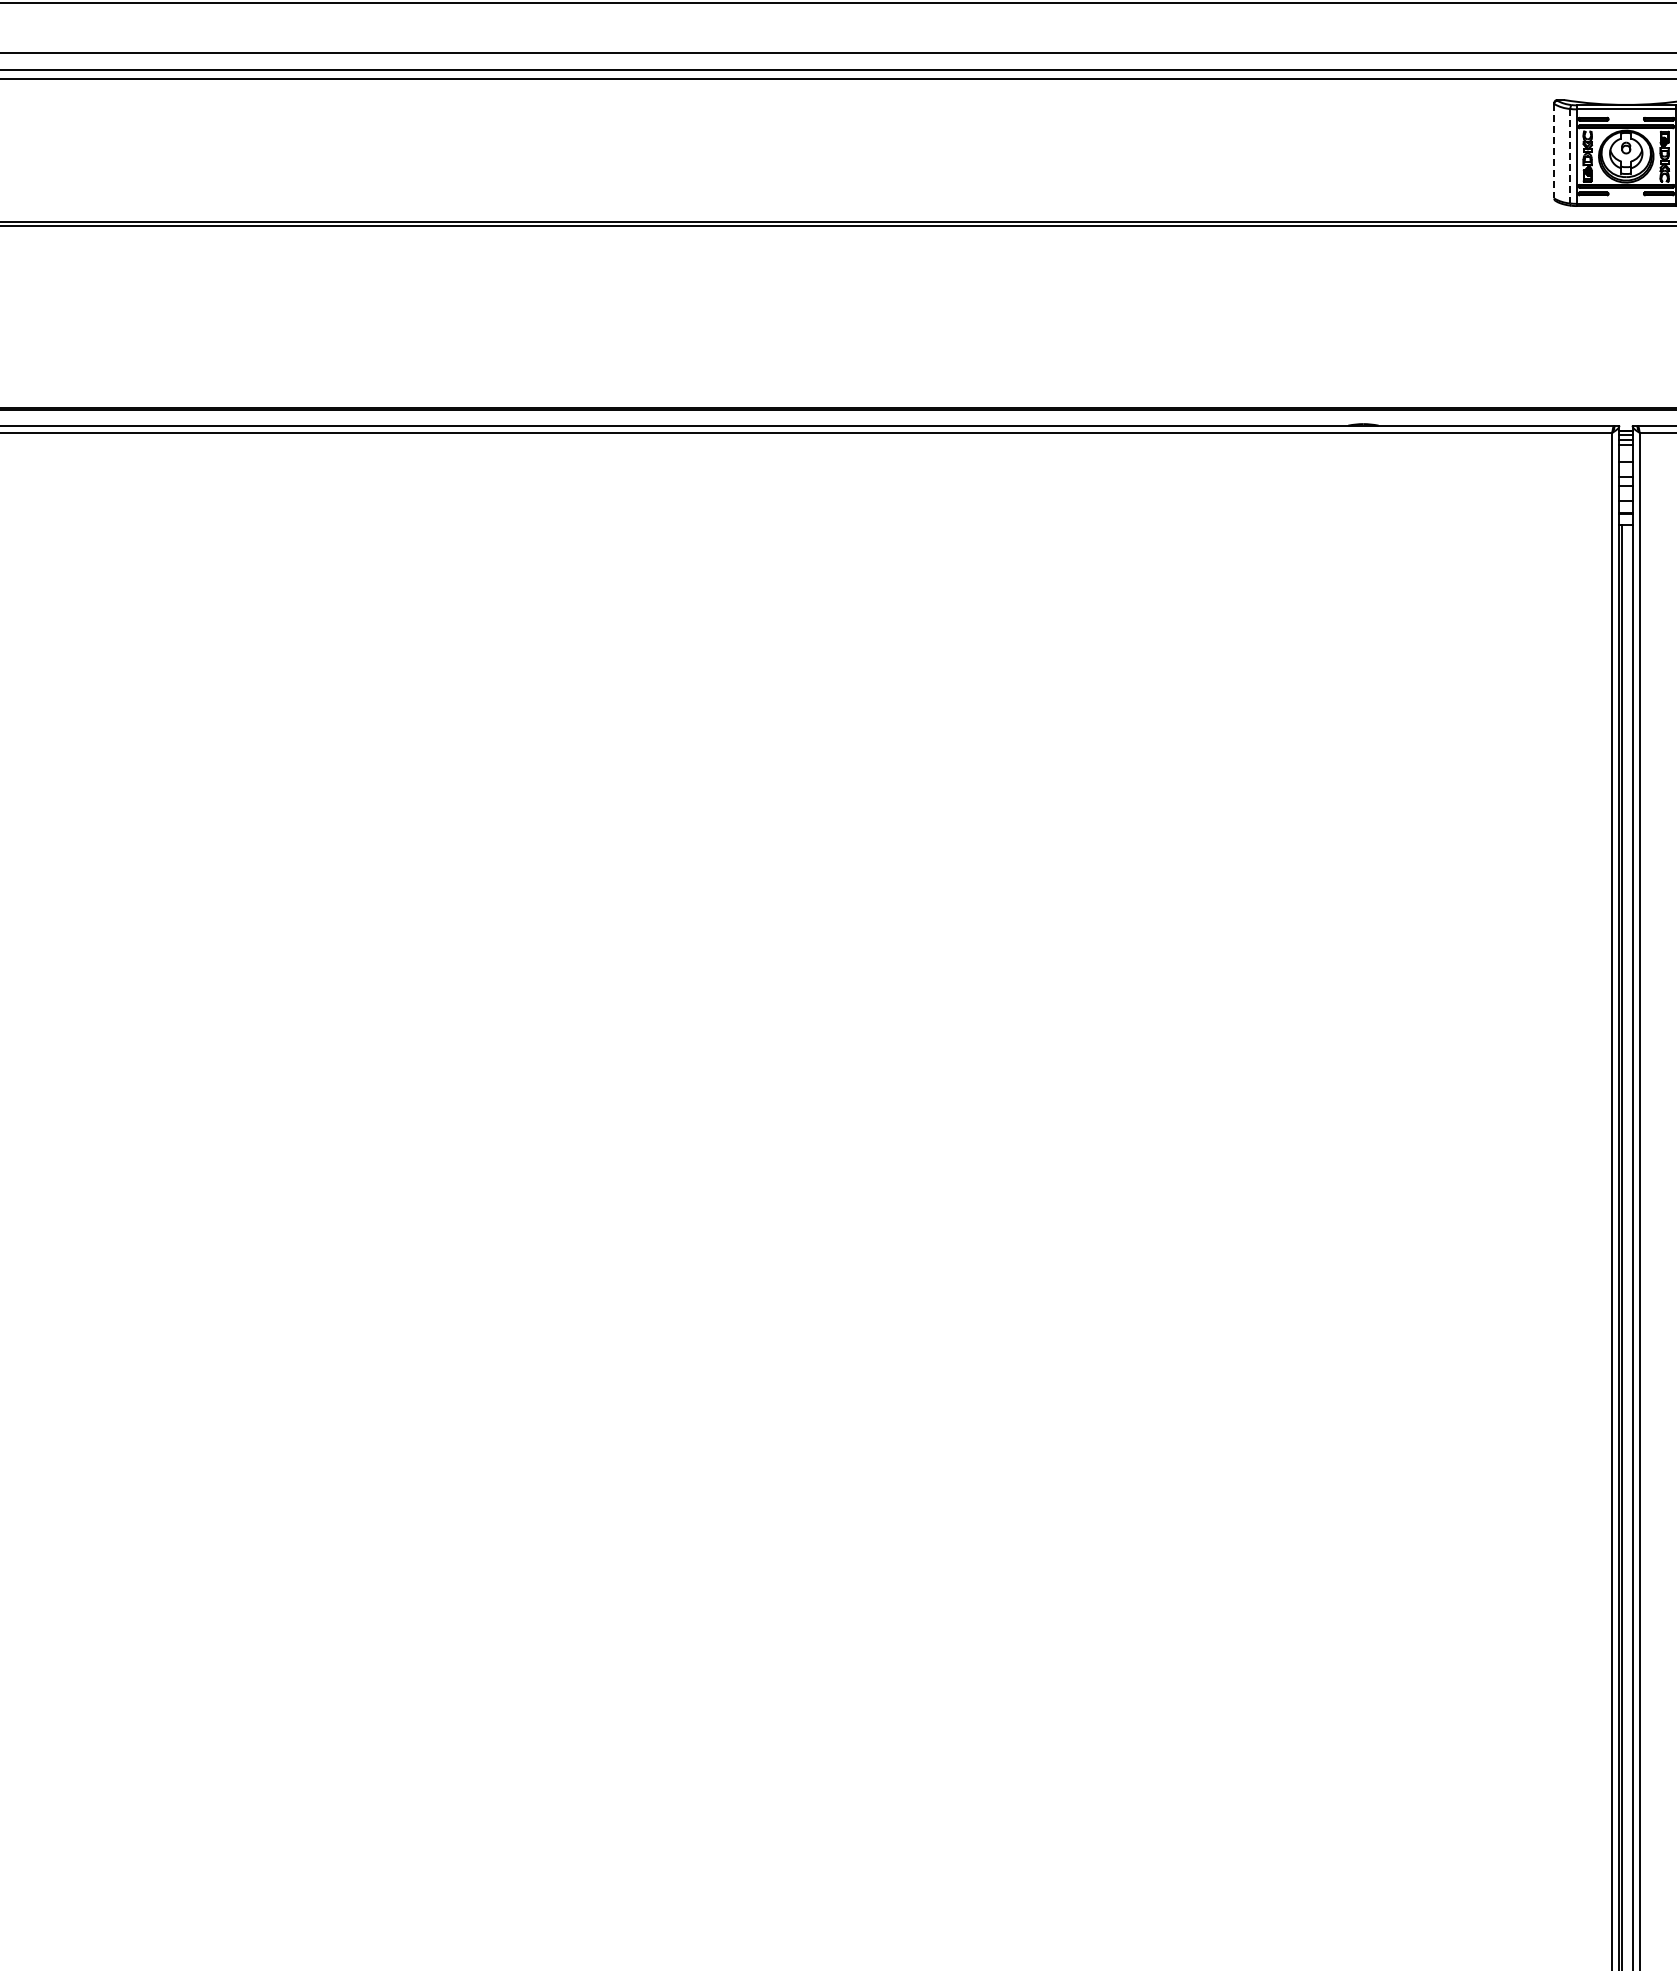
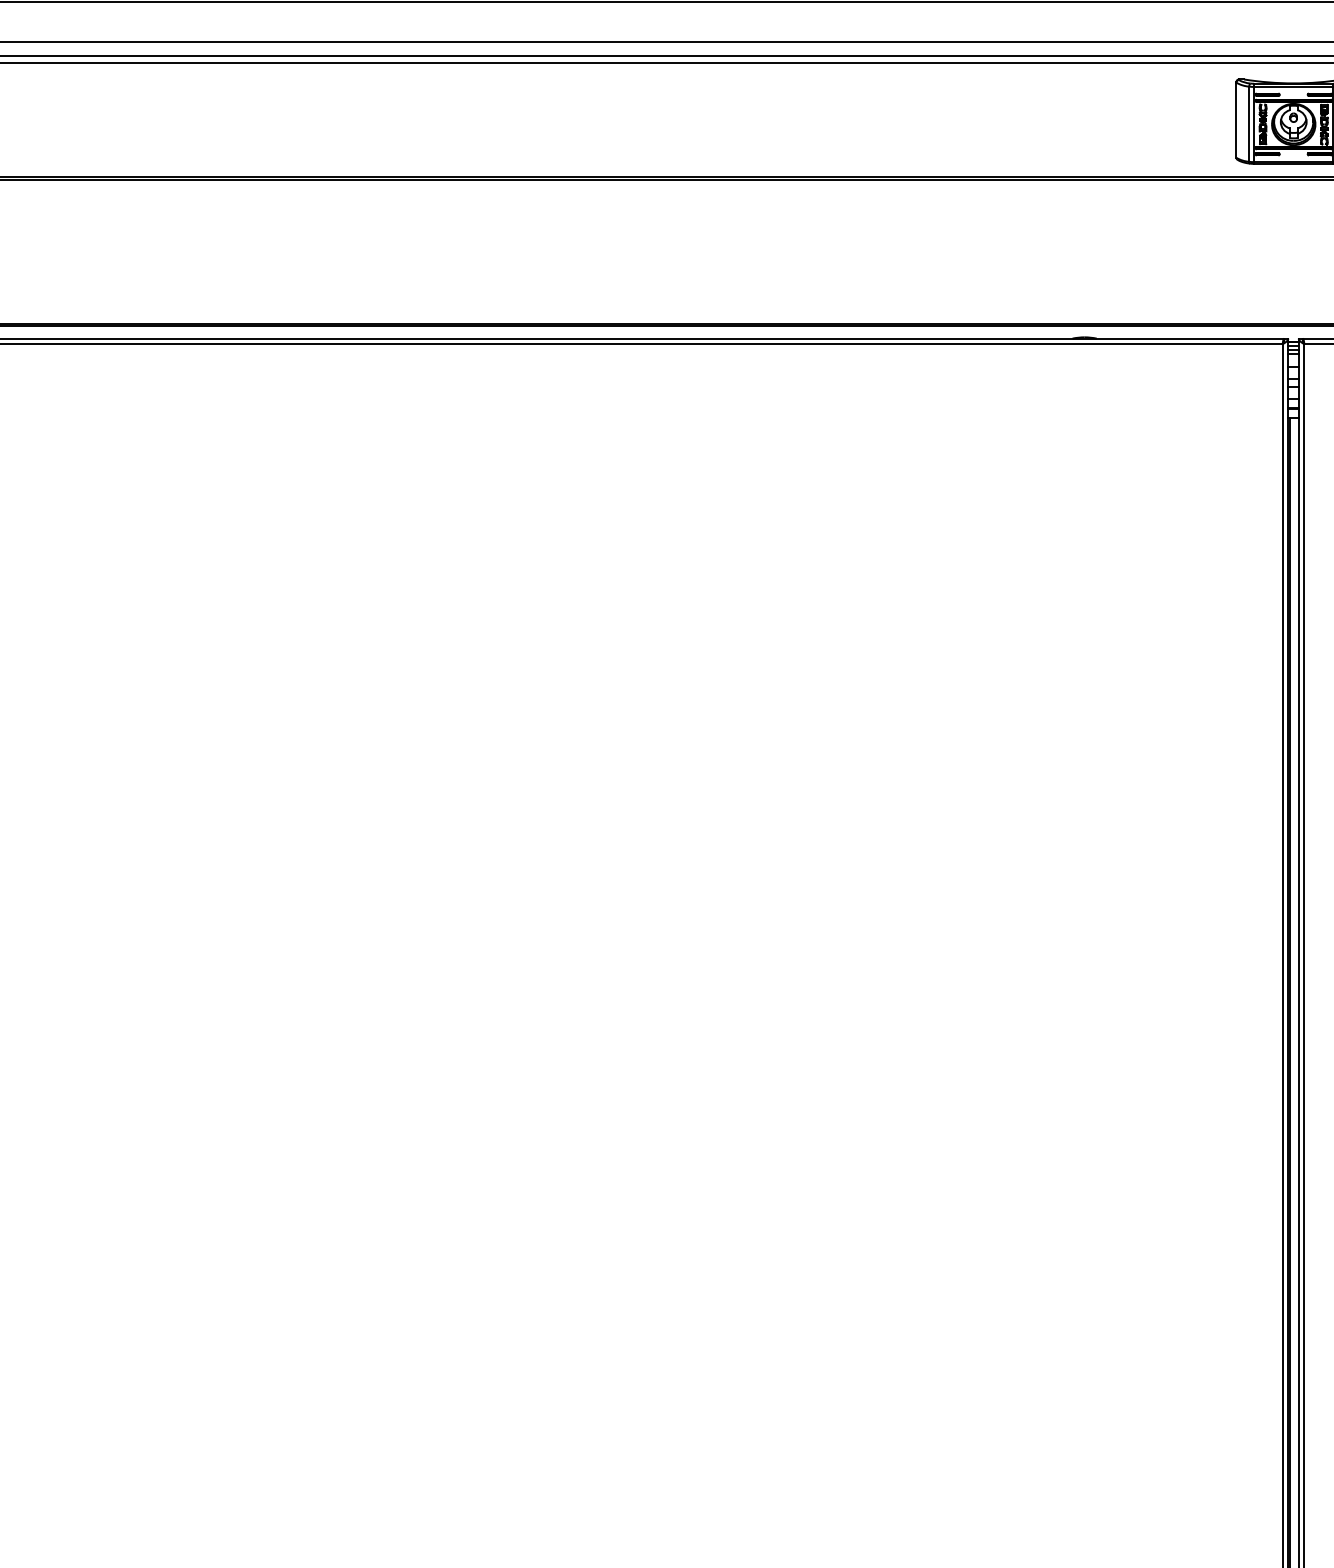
line: (1554, 151) -> (1236, 120), dashed -> solid
line: (1570, 156) -> (1249, 124), dashed -> solid

